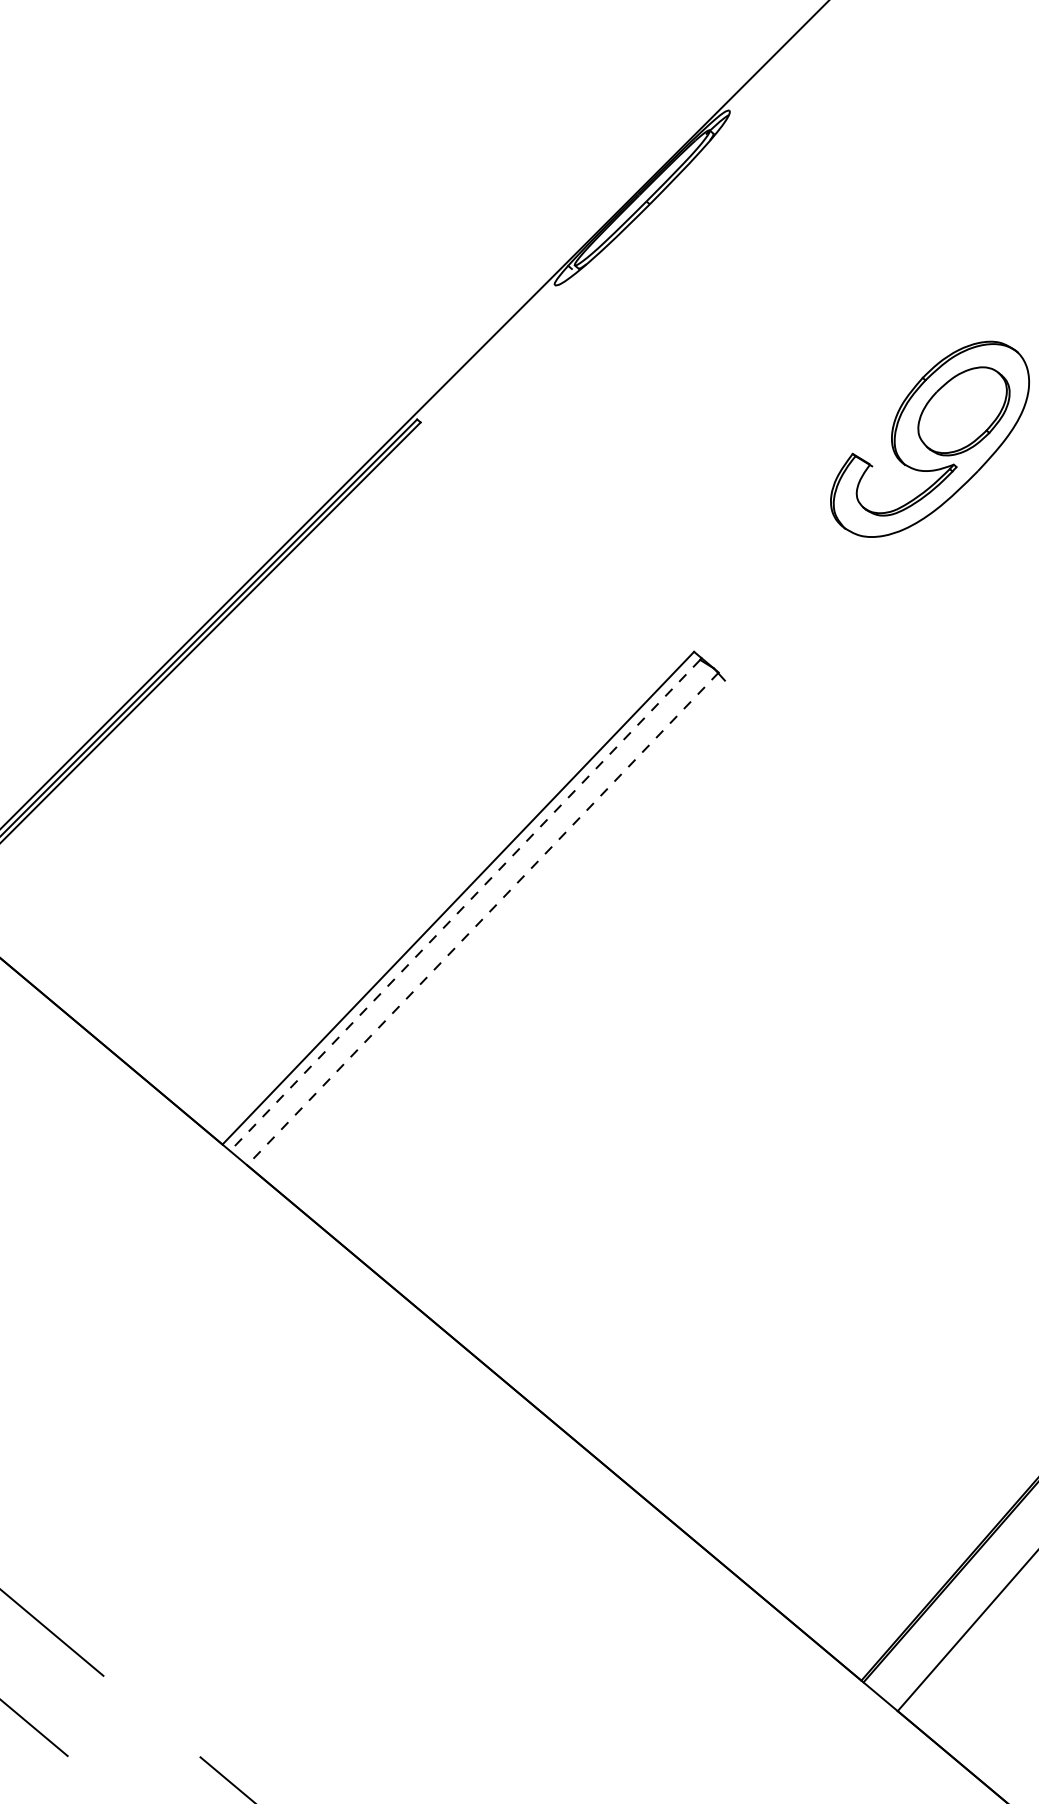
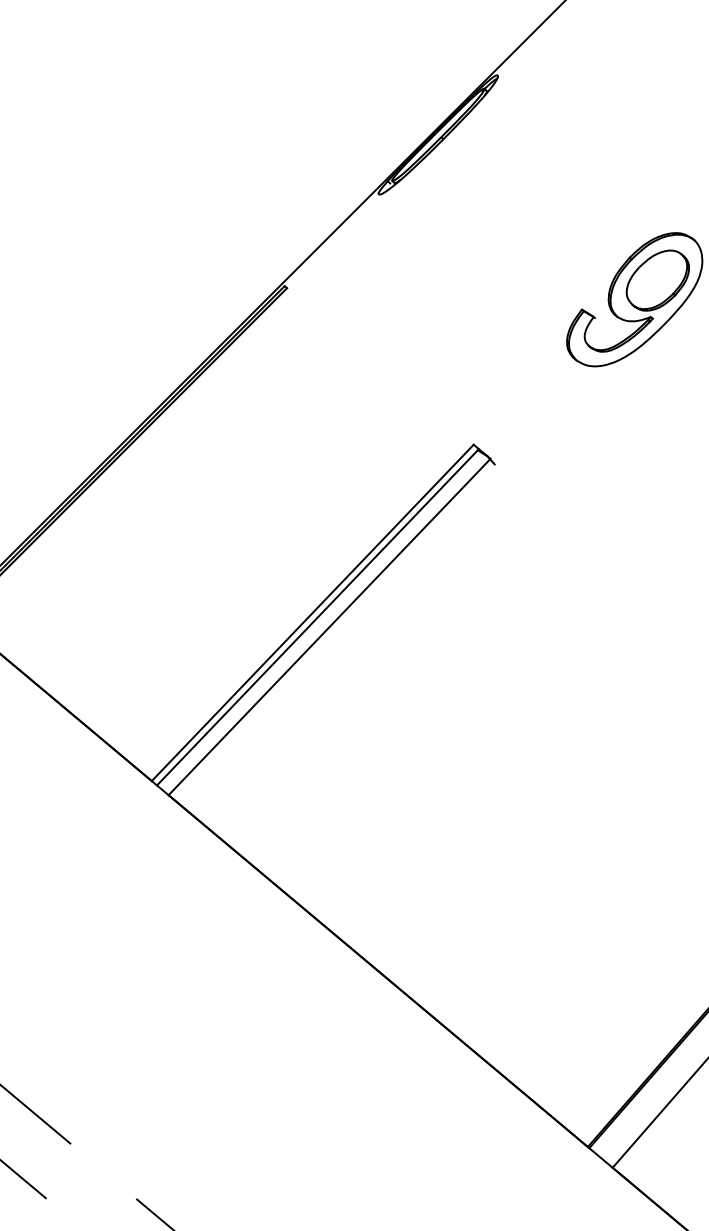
line: (465, 904) -> (317, 617), dashed -> solid
line: (482, 919) -> (329, 627), dashed -> solid

